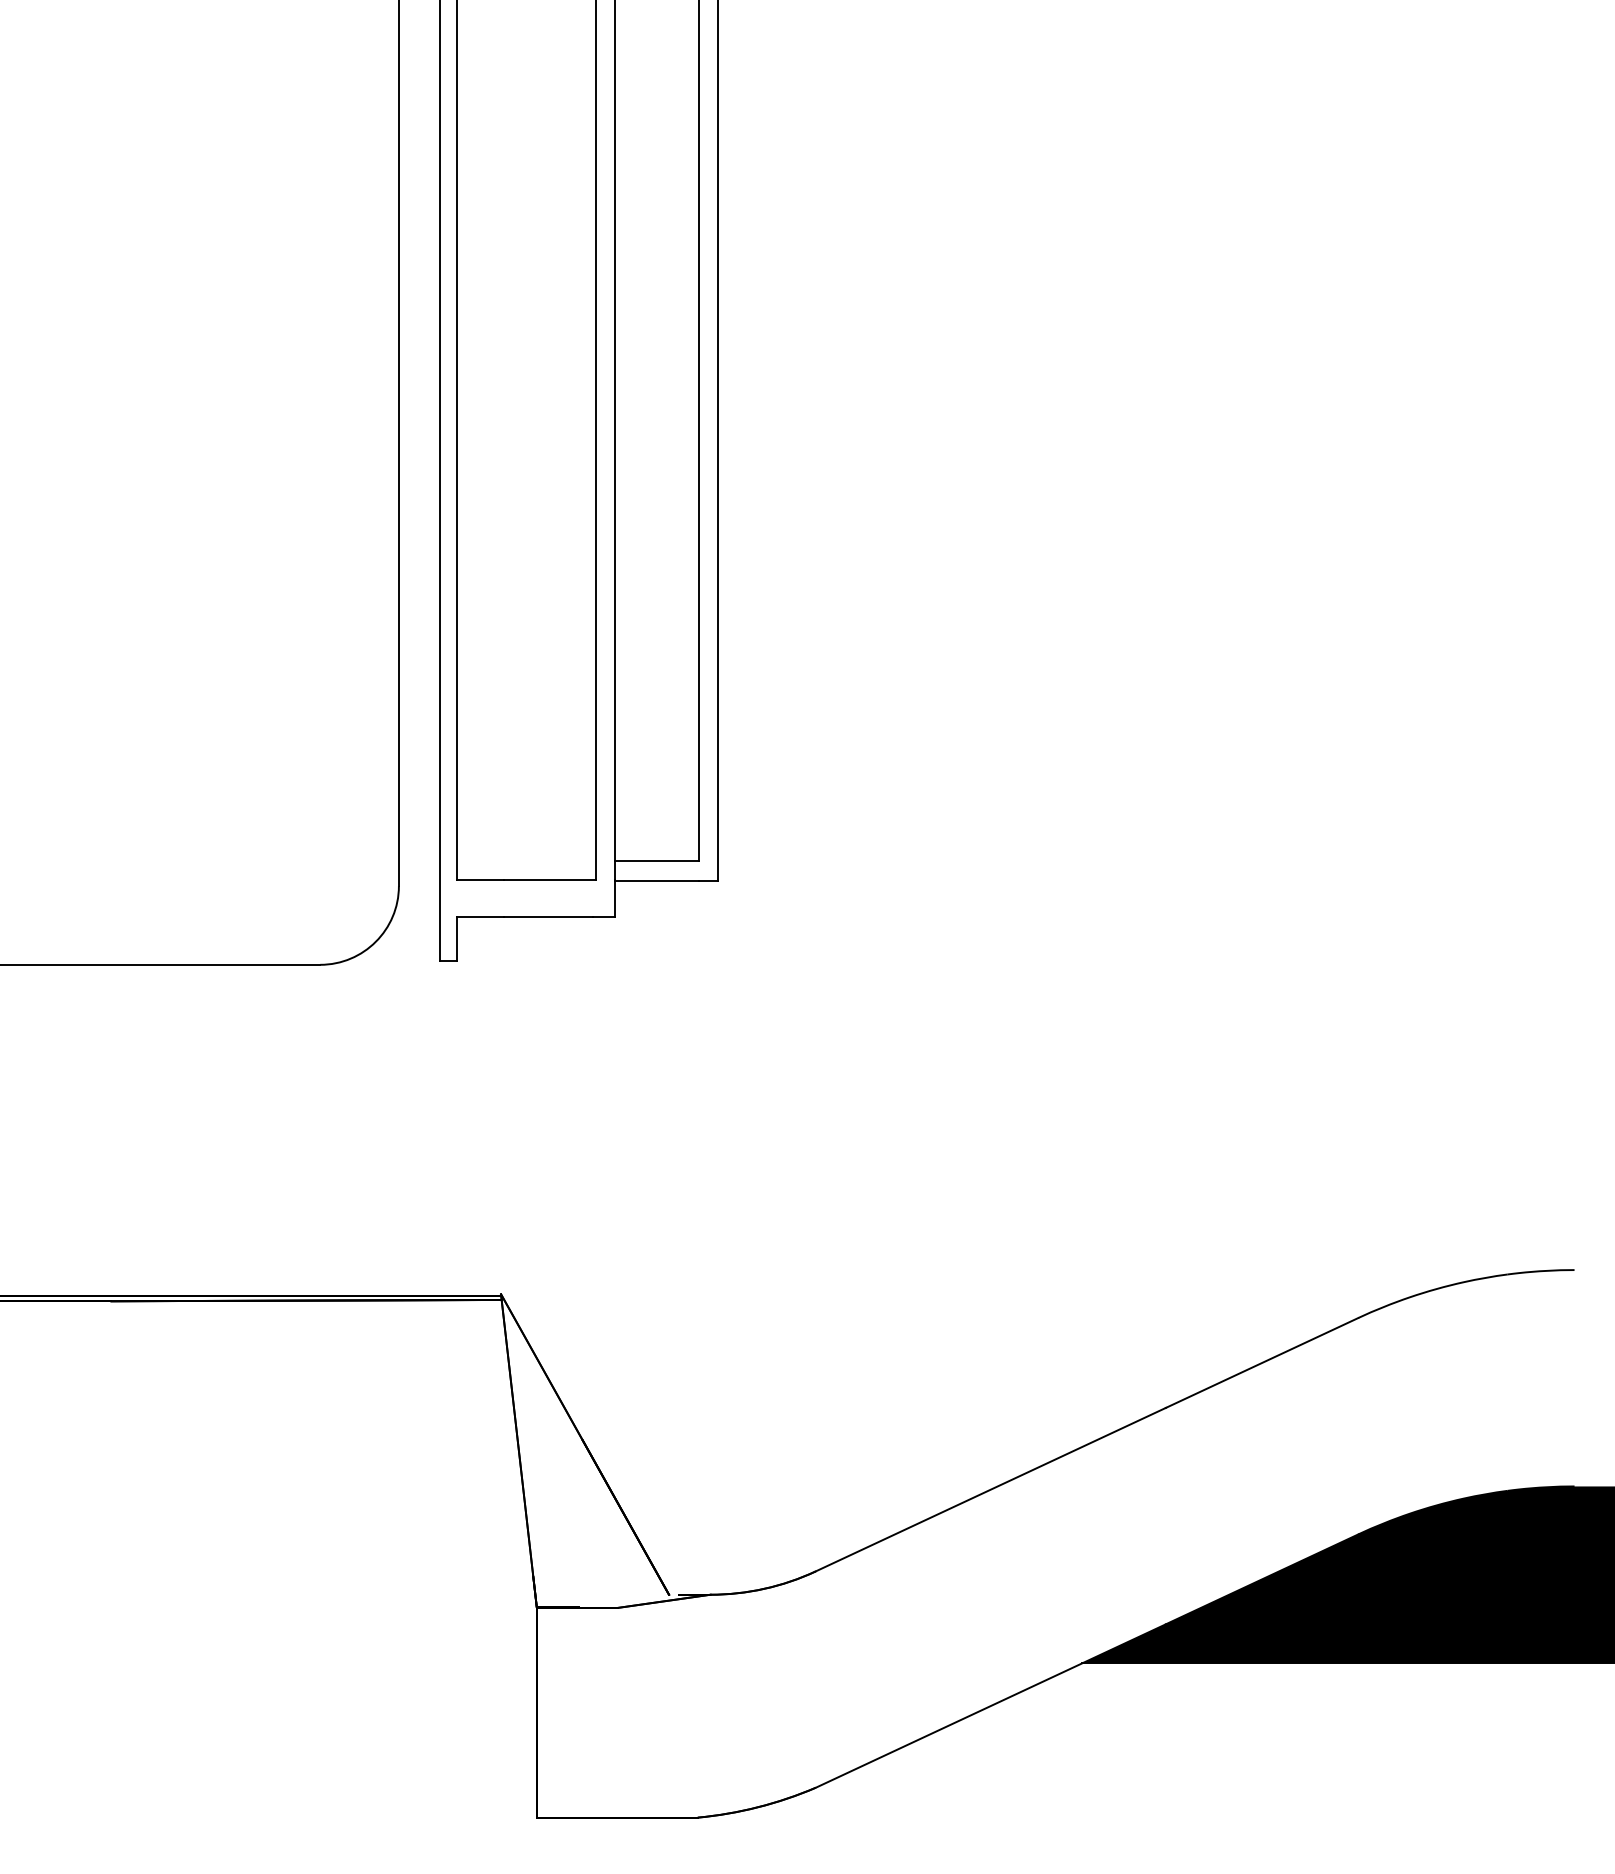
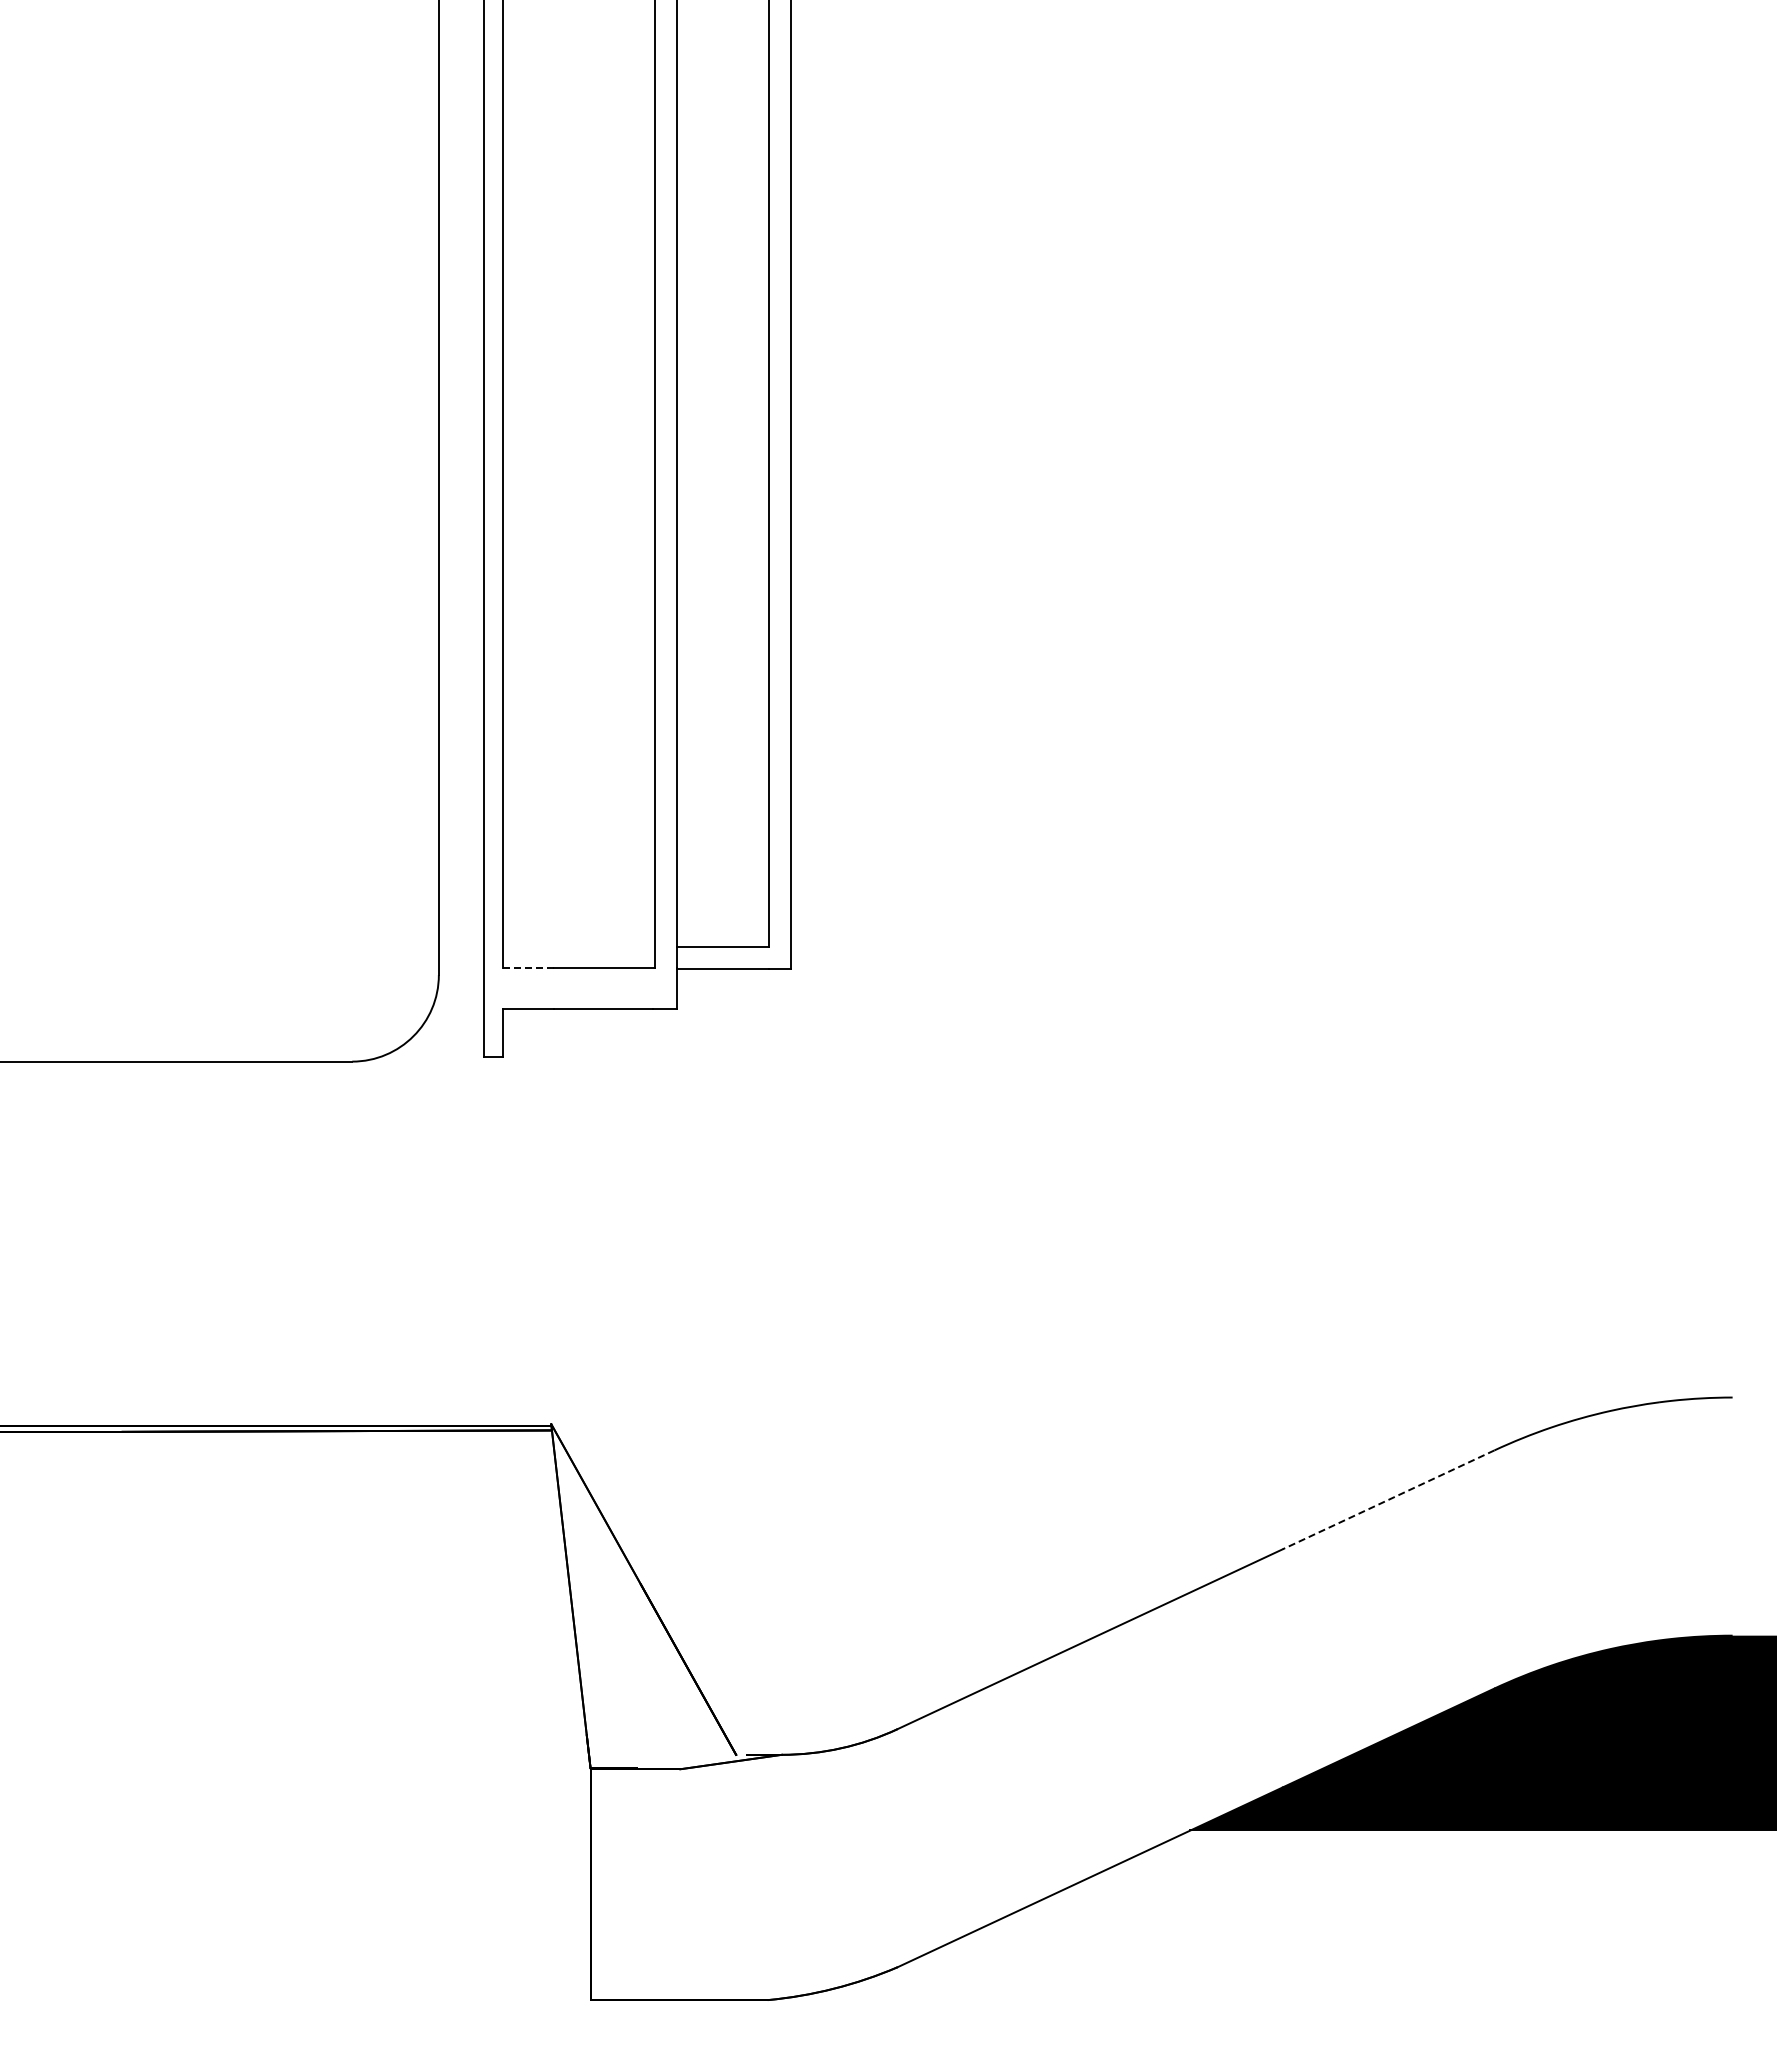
line: (480, 879) -> (528, 967), solid -> dashed
line: (1261, 1362) -> (1388, 1499), solid -> dashed

